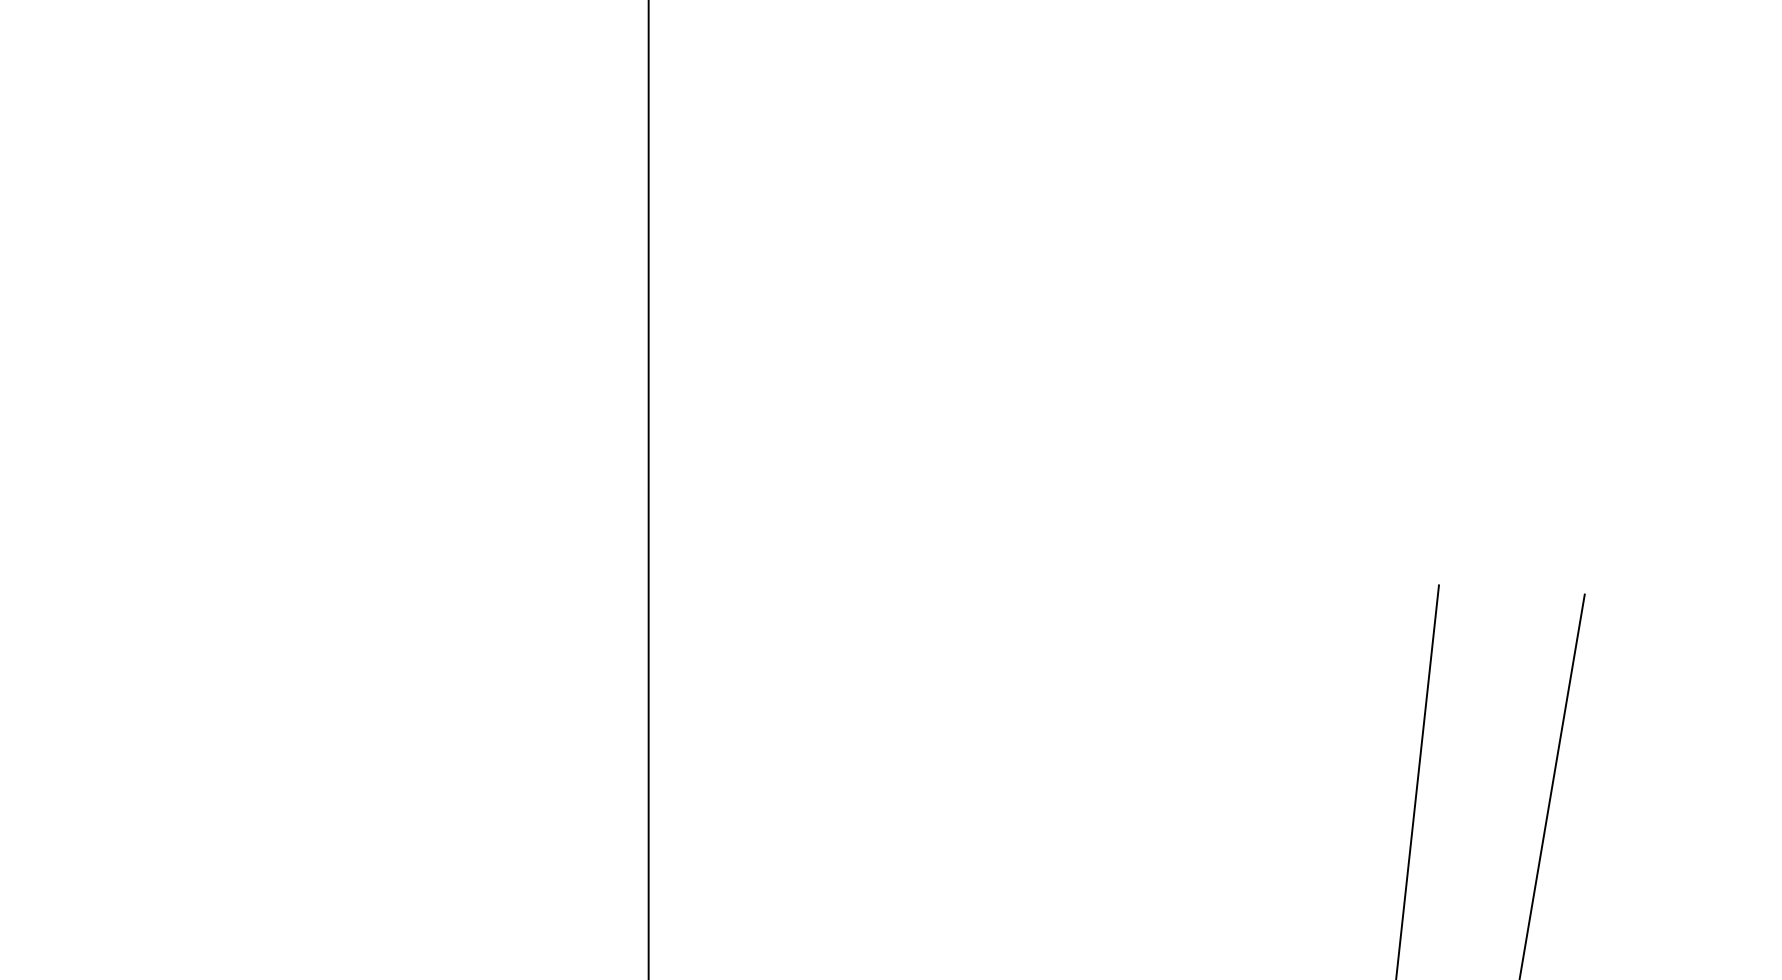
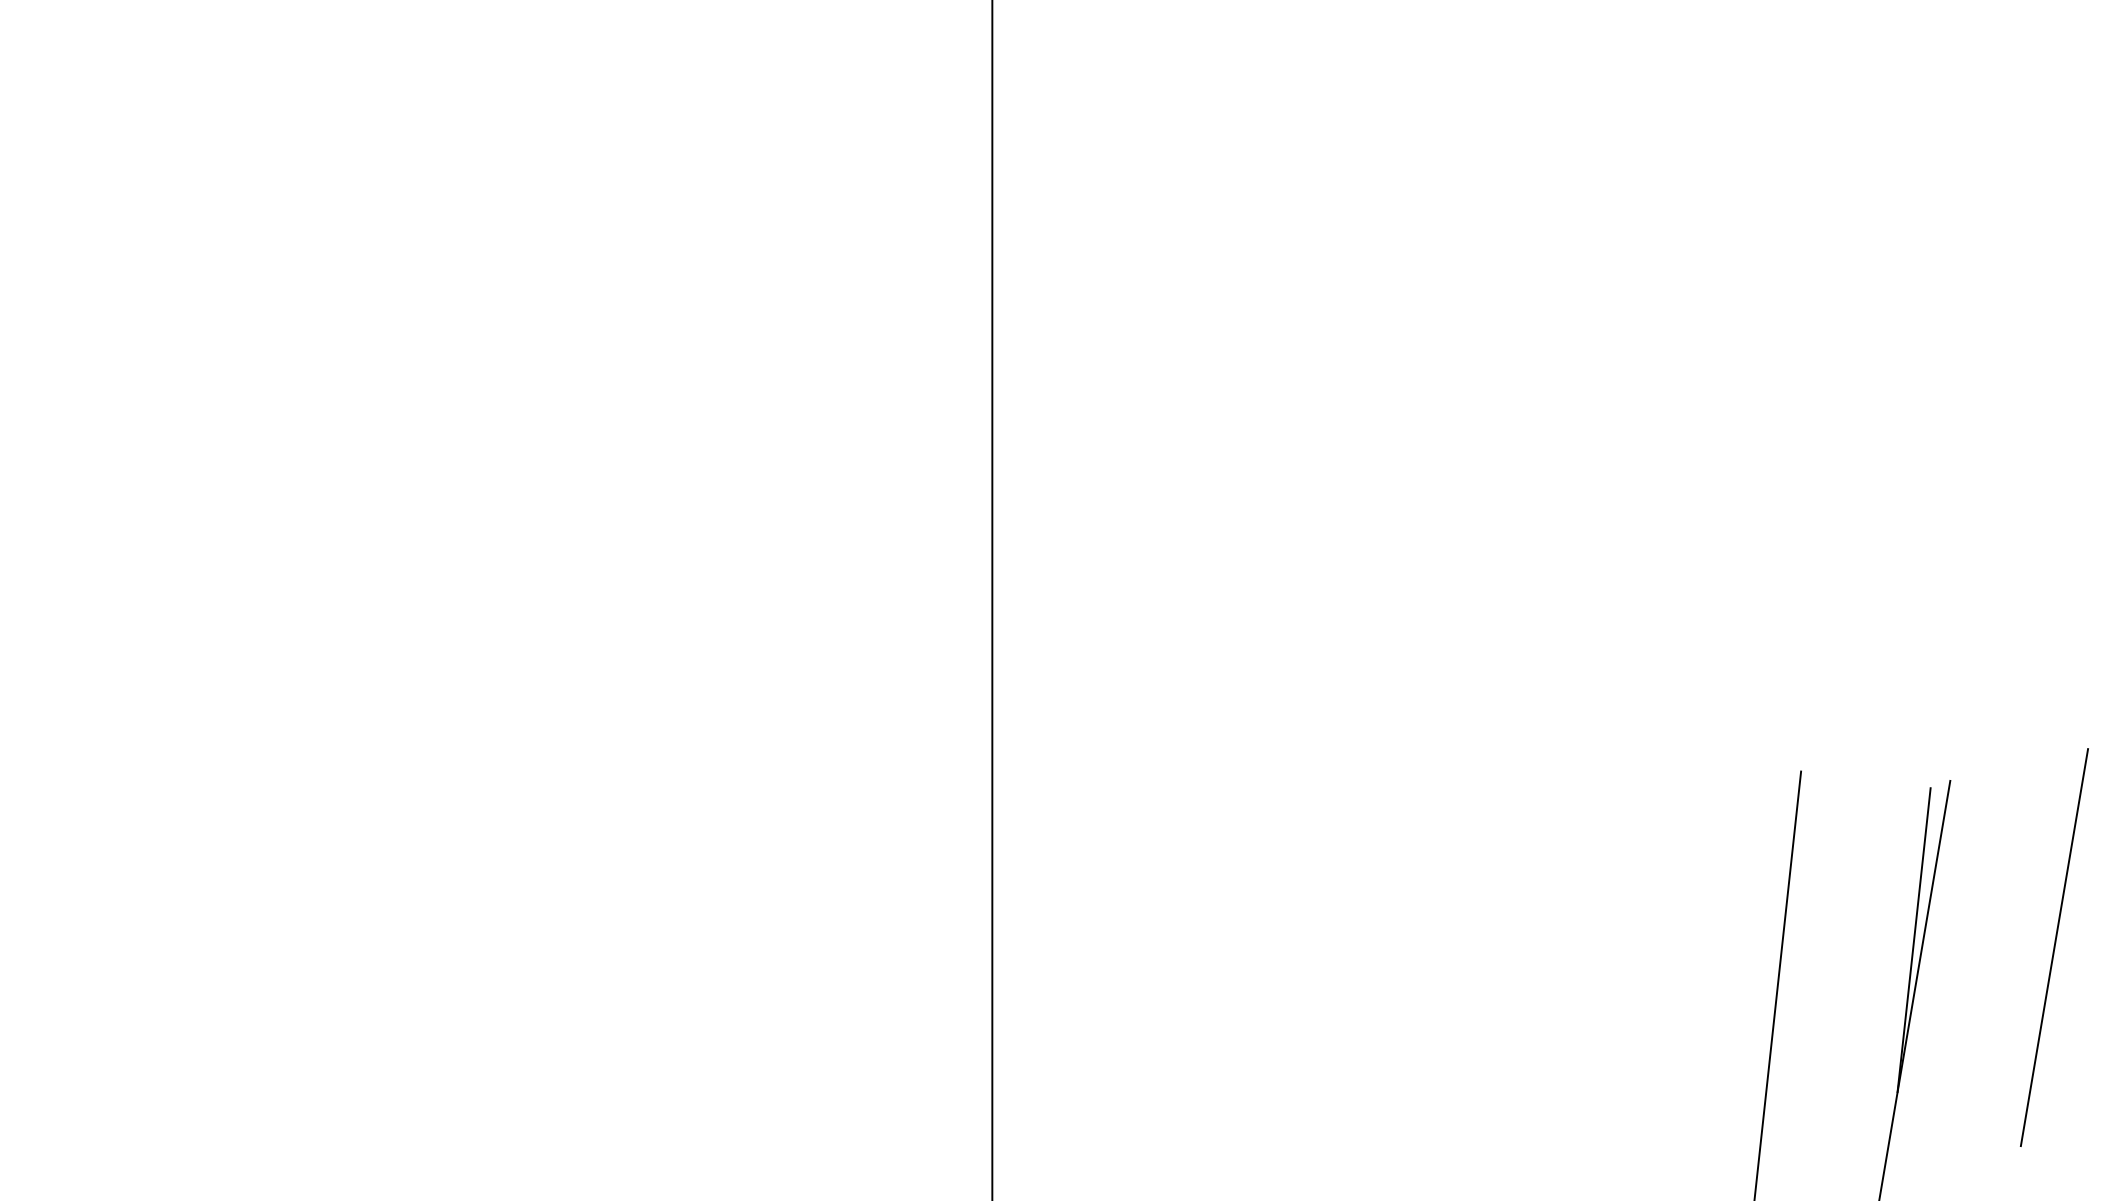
line: (1548, 750) -> (1913, 940), added
line: (1686, 757) -> (2054, 947), added

